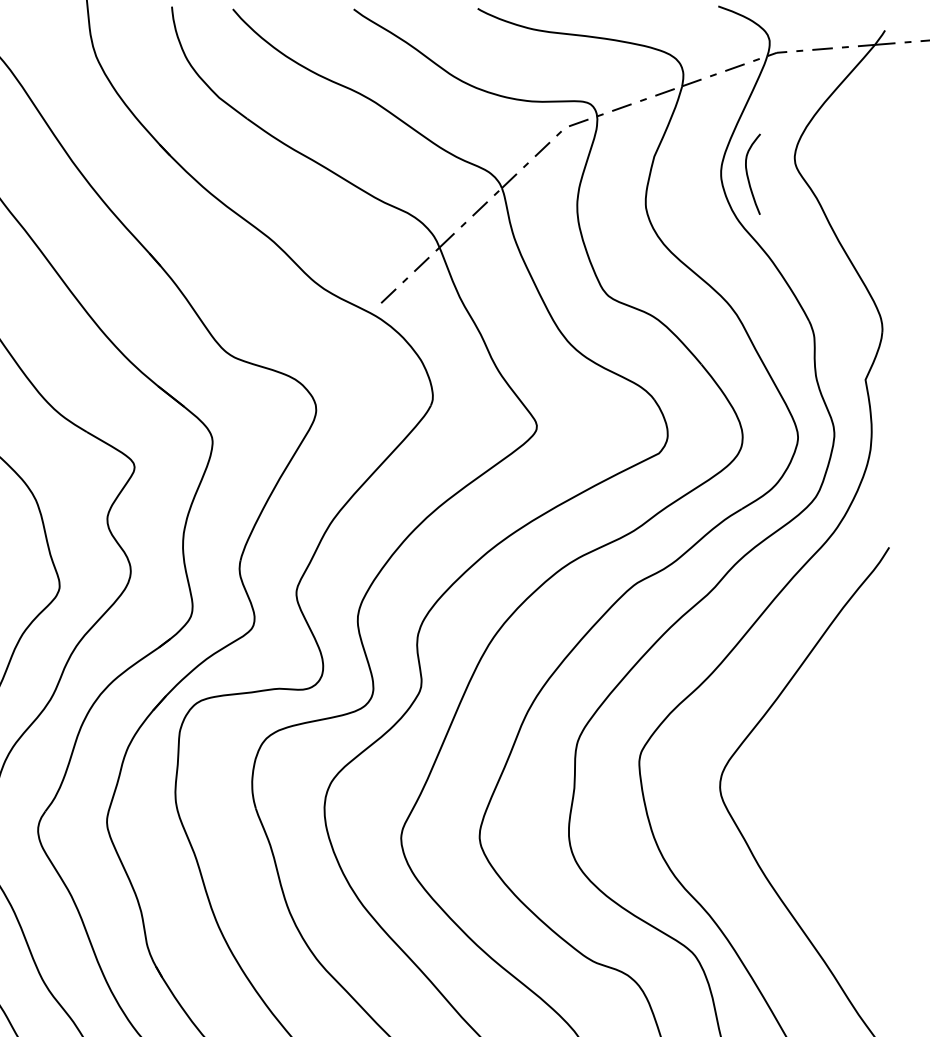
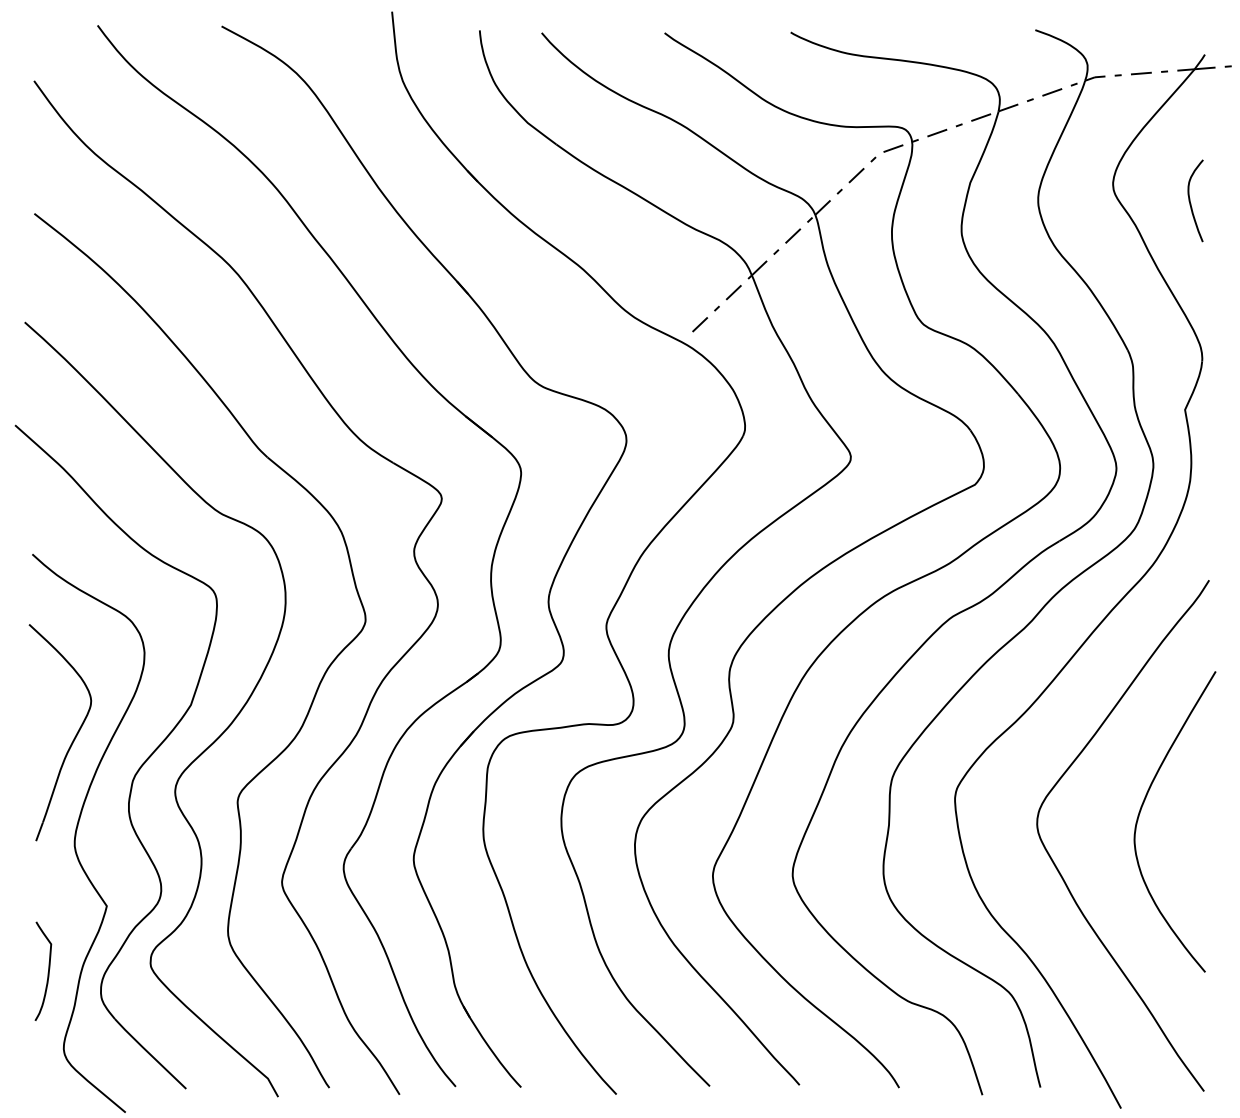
curve: (747, 173) -> (1190, 200), moved
curve: (822, 773) -> (1141, 810), added

